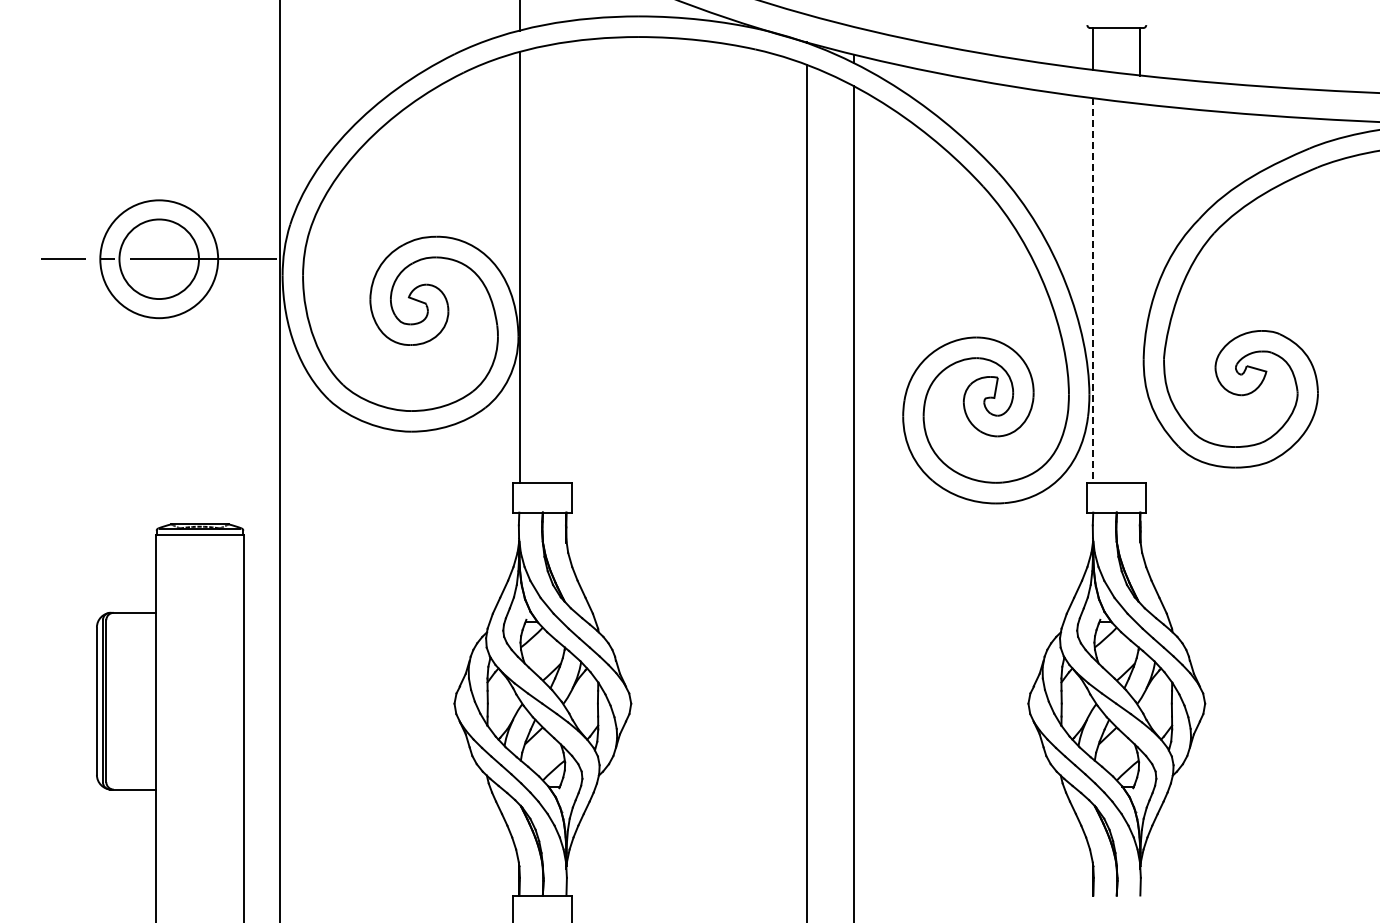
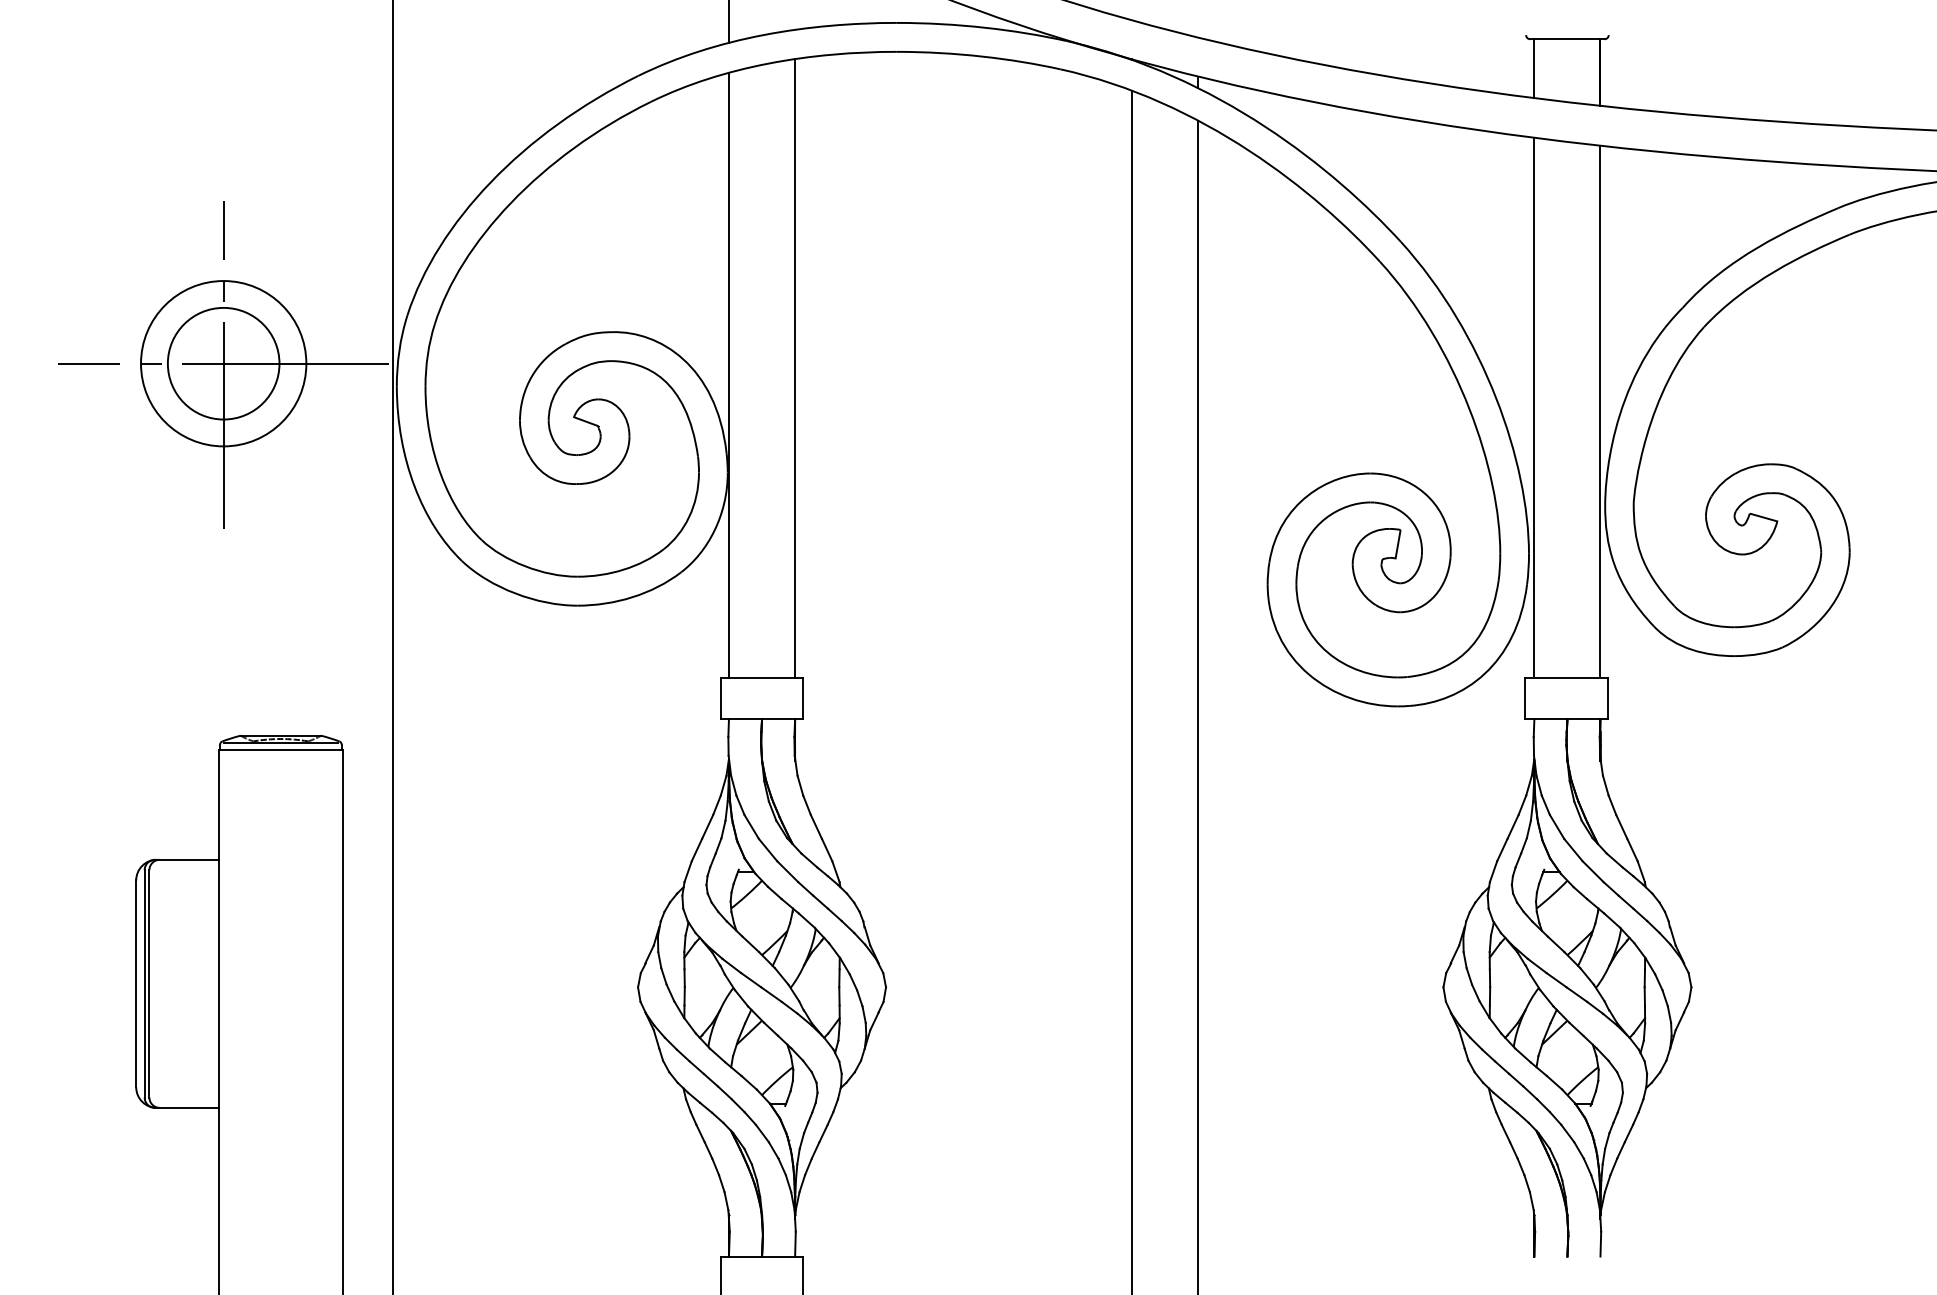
line: (159, 260) -> (224, 365), added
line: (566, 262) -> (795, 368), added
line: (1093, 290) -> (1534, 407), dashed -> solid
line: (1140, 292) -> (1600, 410), added

